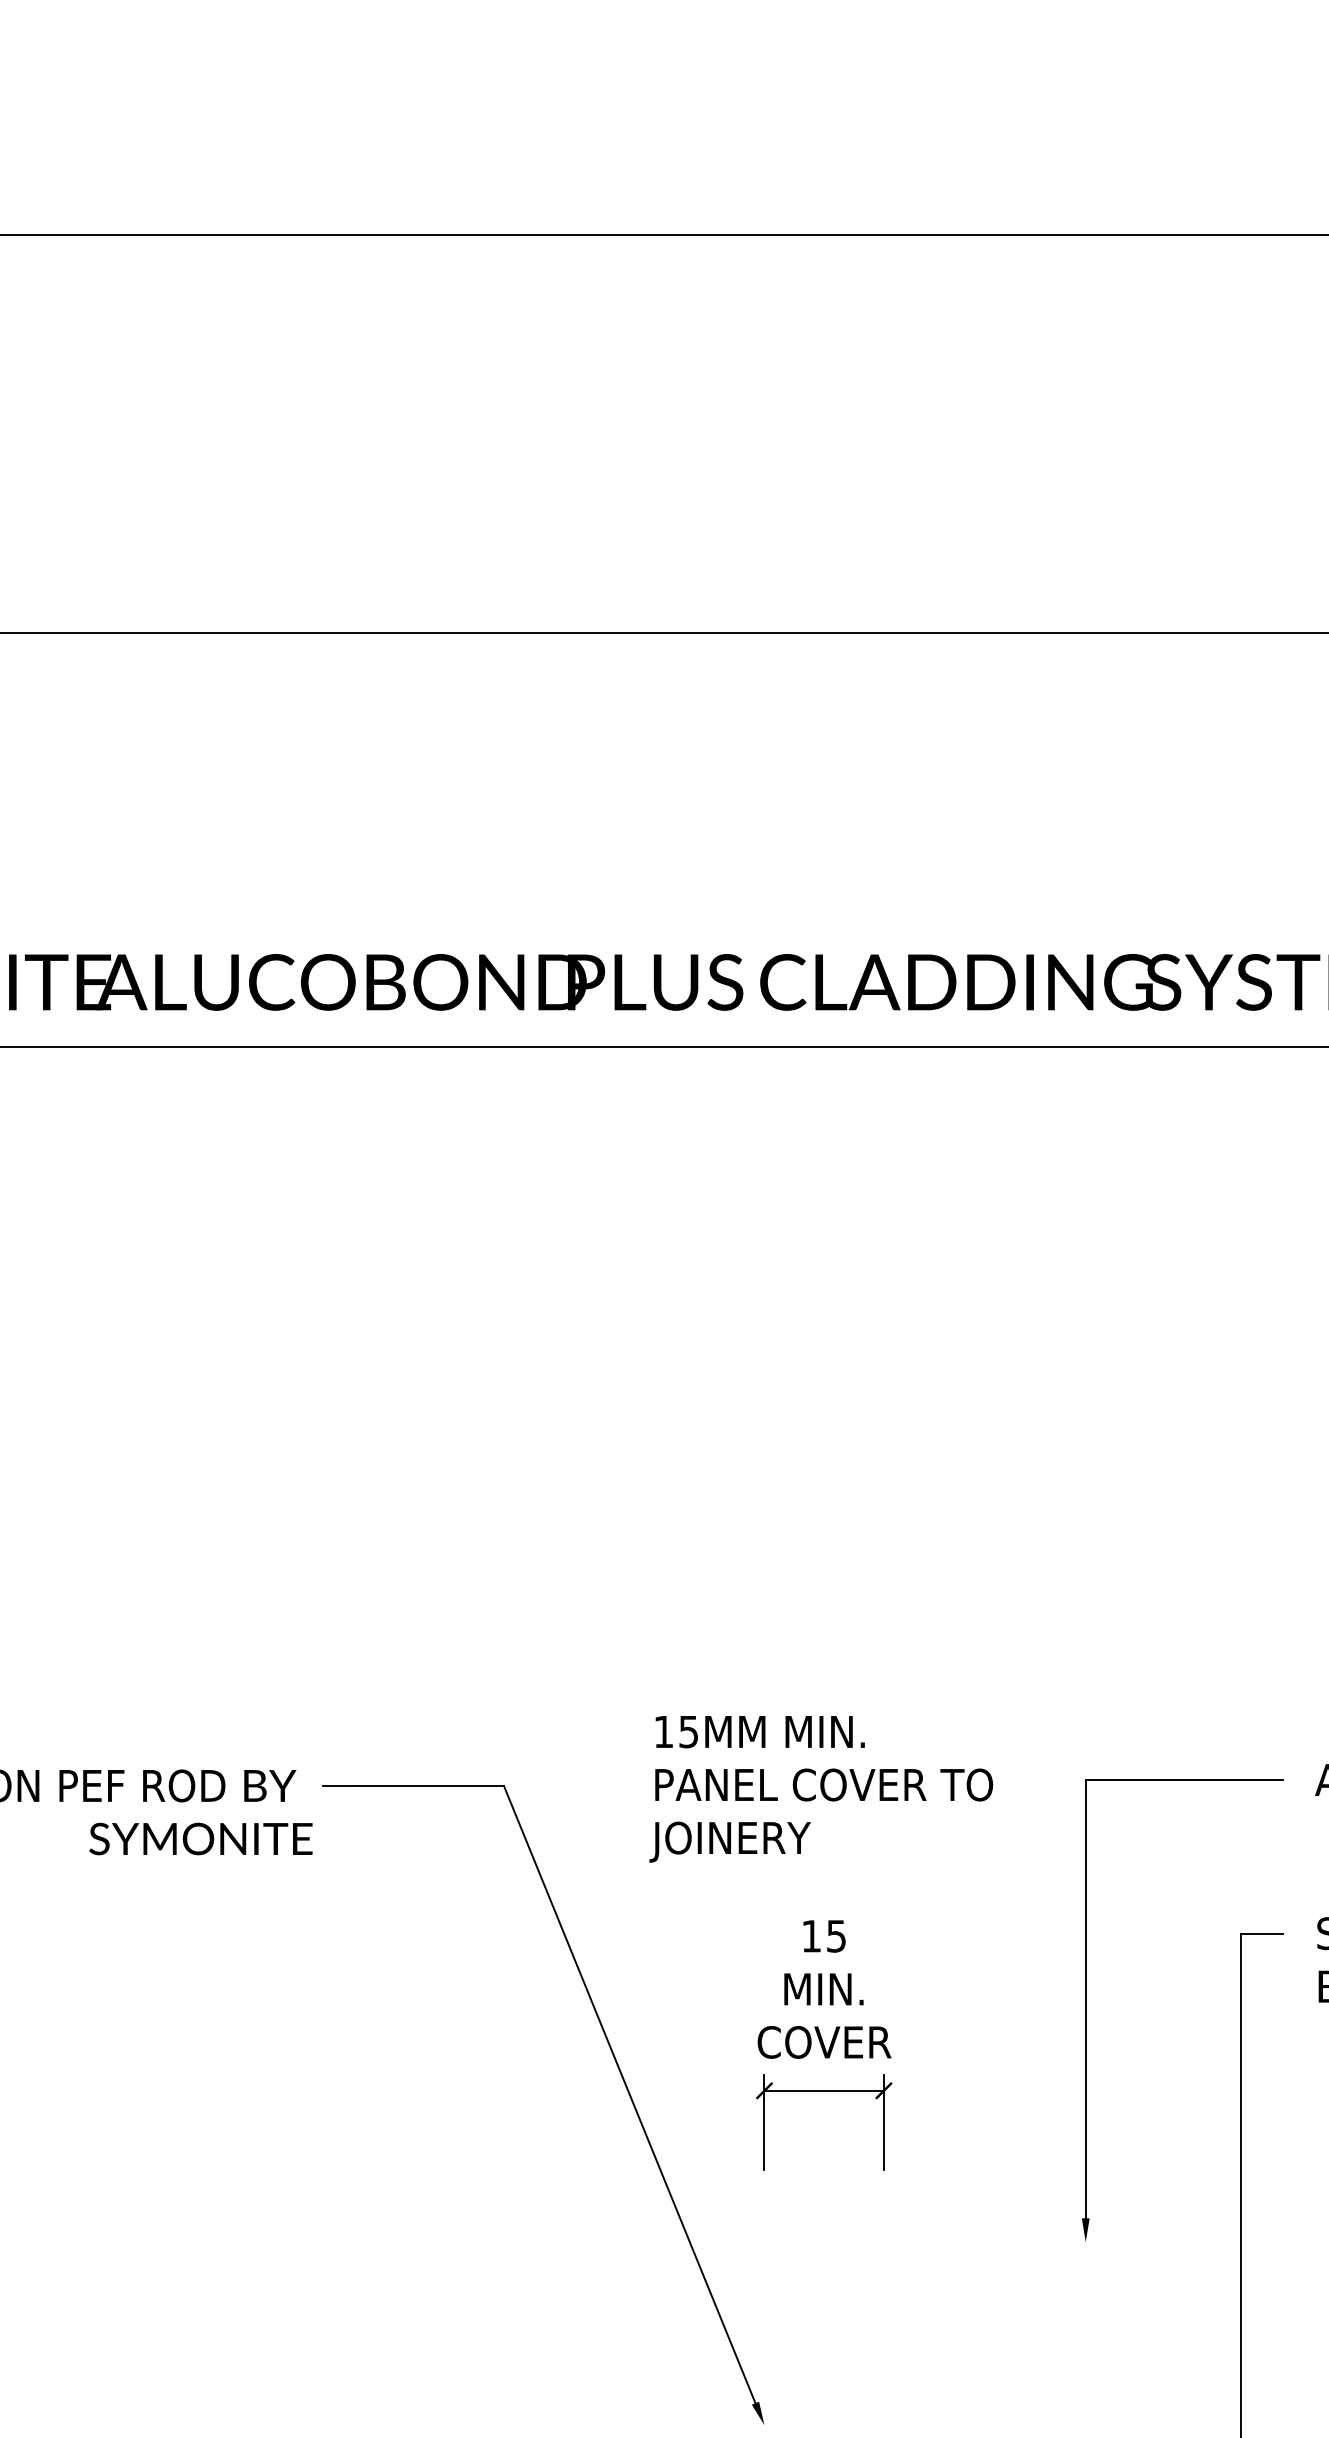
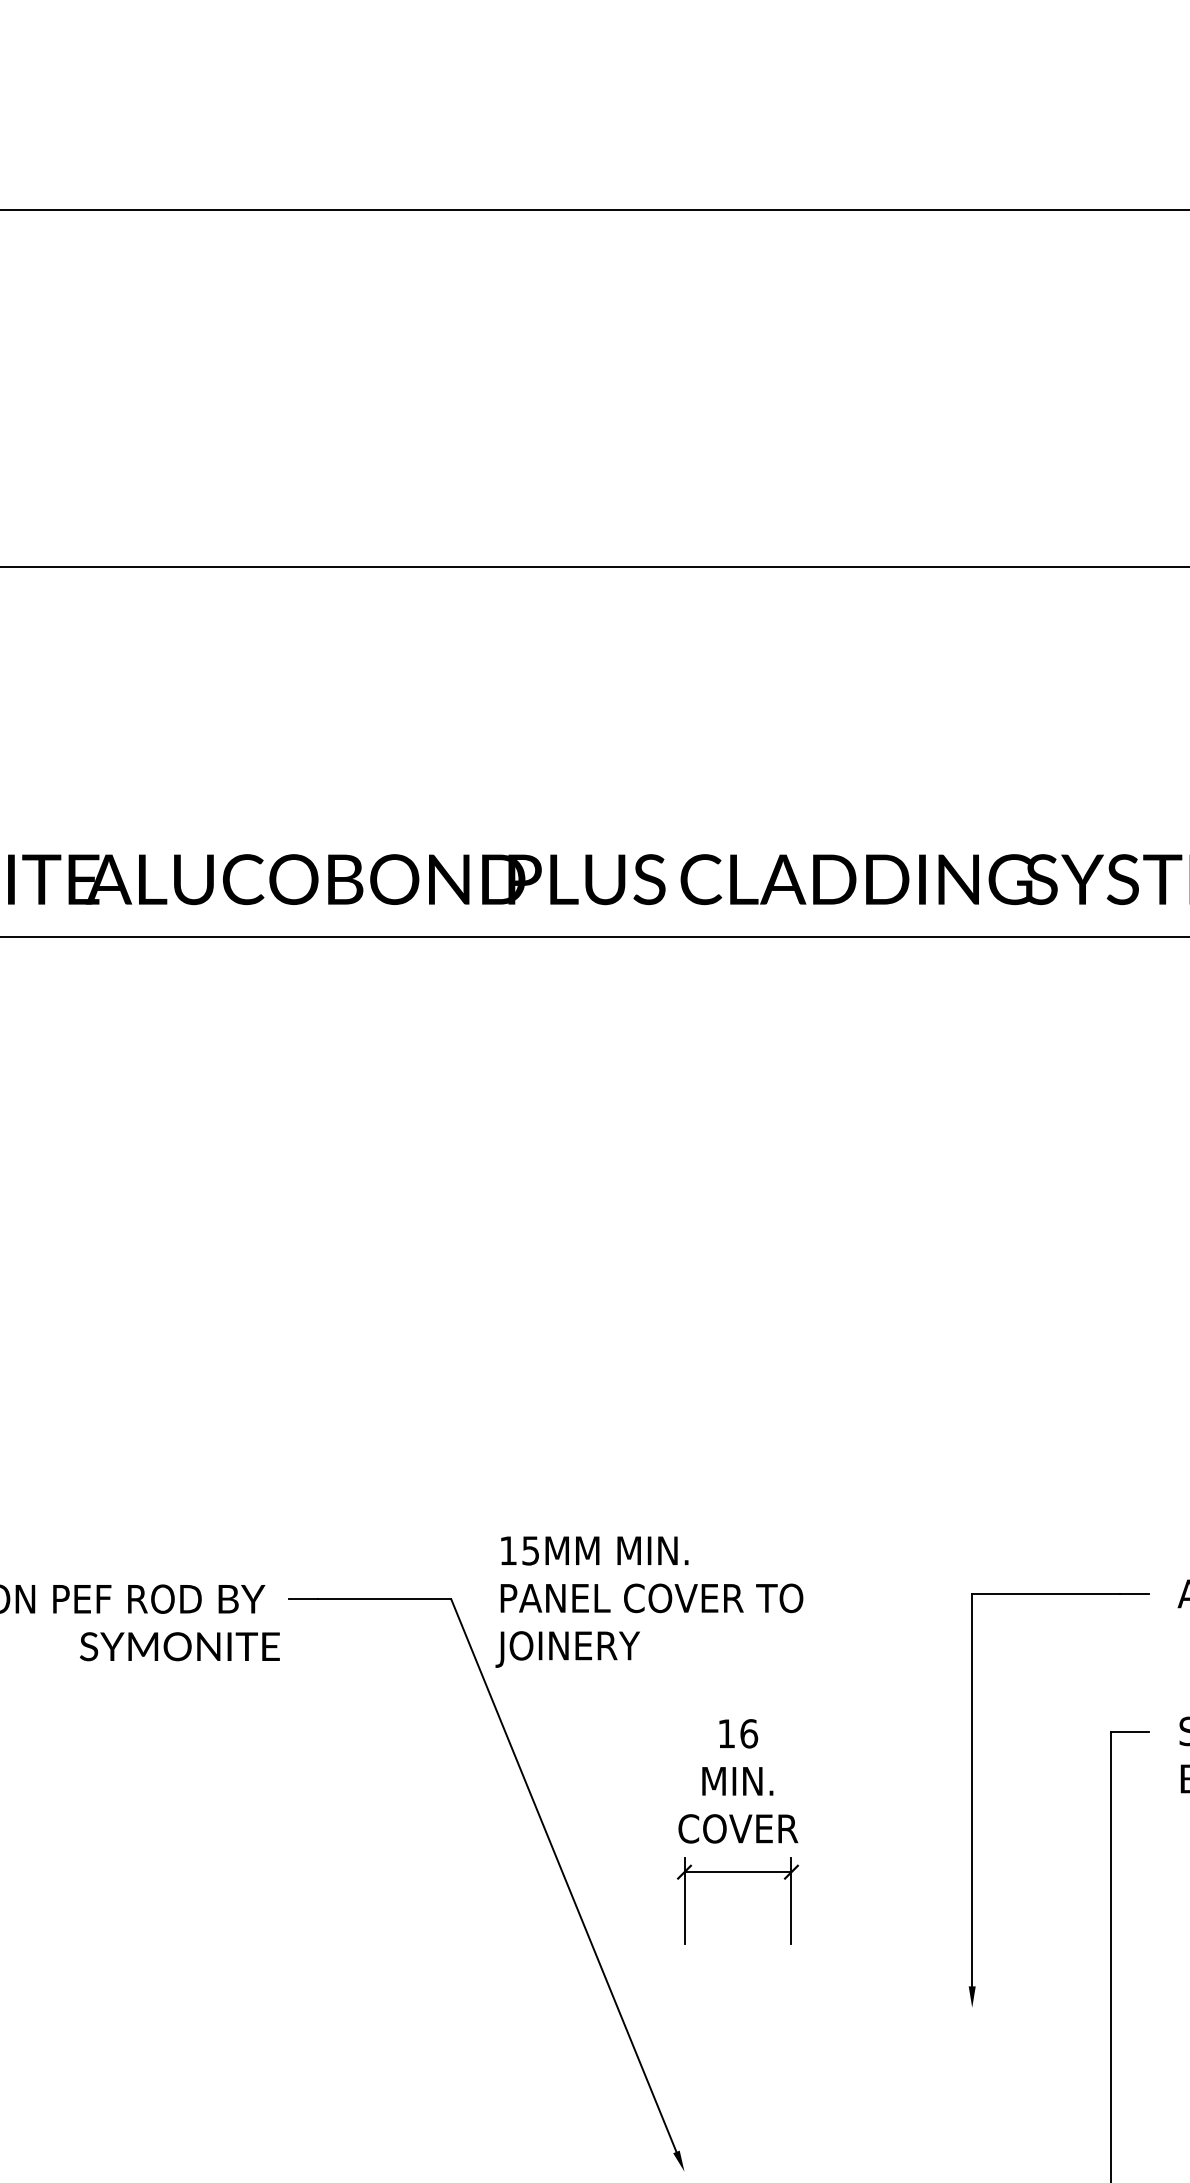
text: (821, 1789) -> (649, 1602), moved
text: (836, 1935) -> (749, 1733), 15 -> 16

